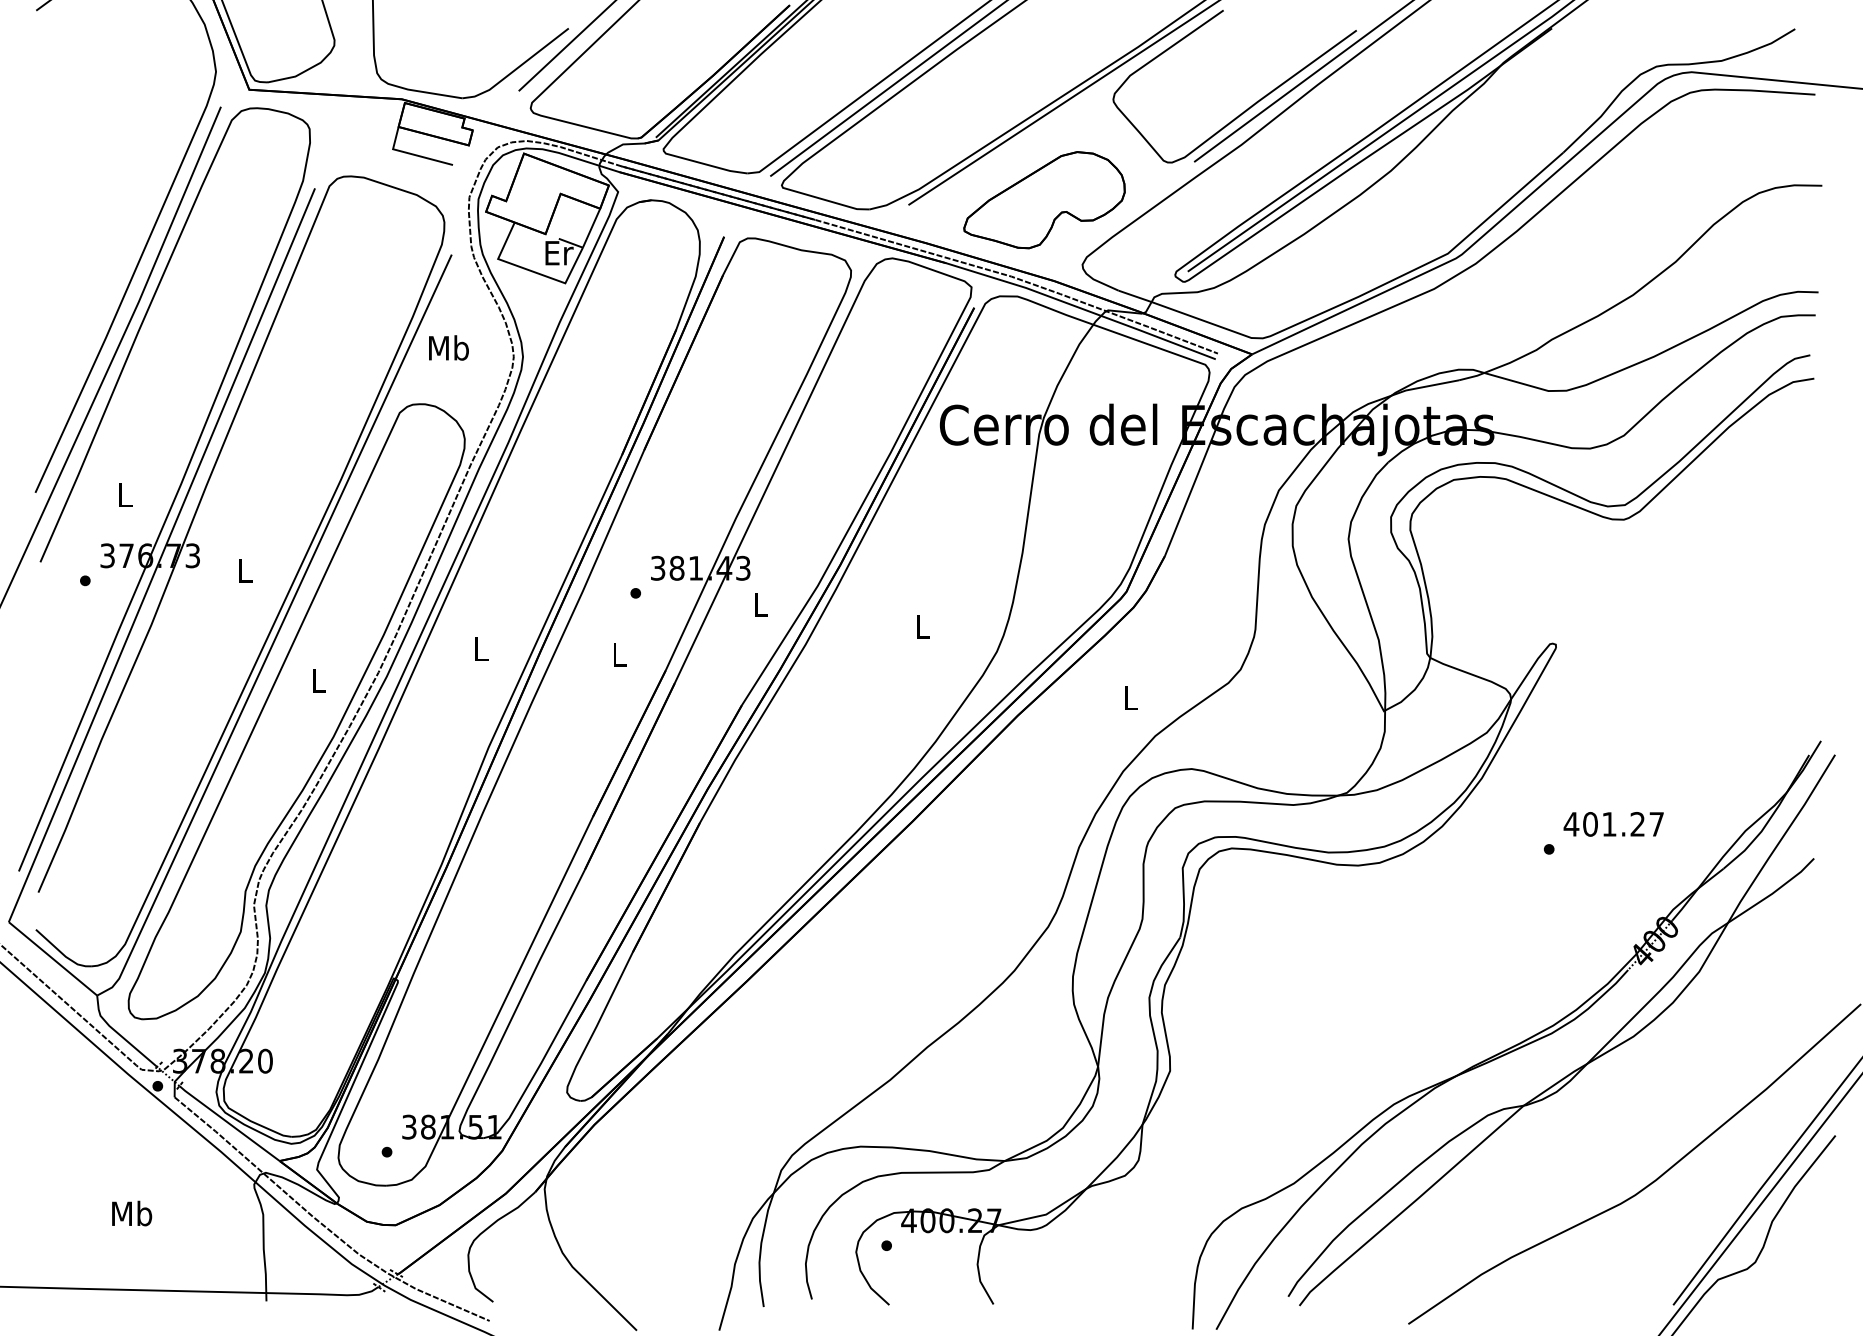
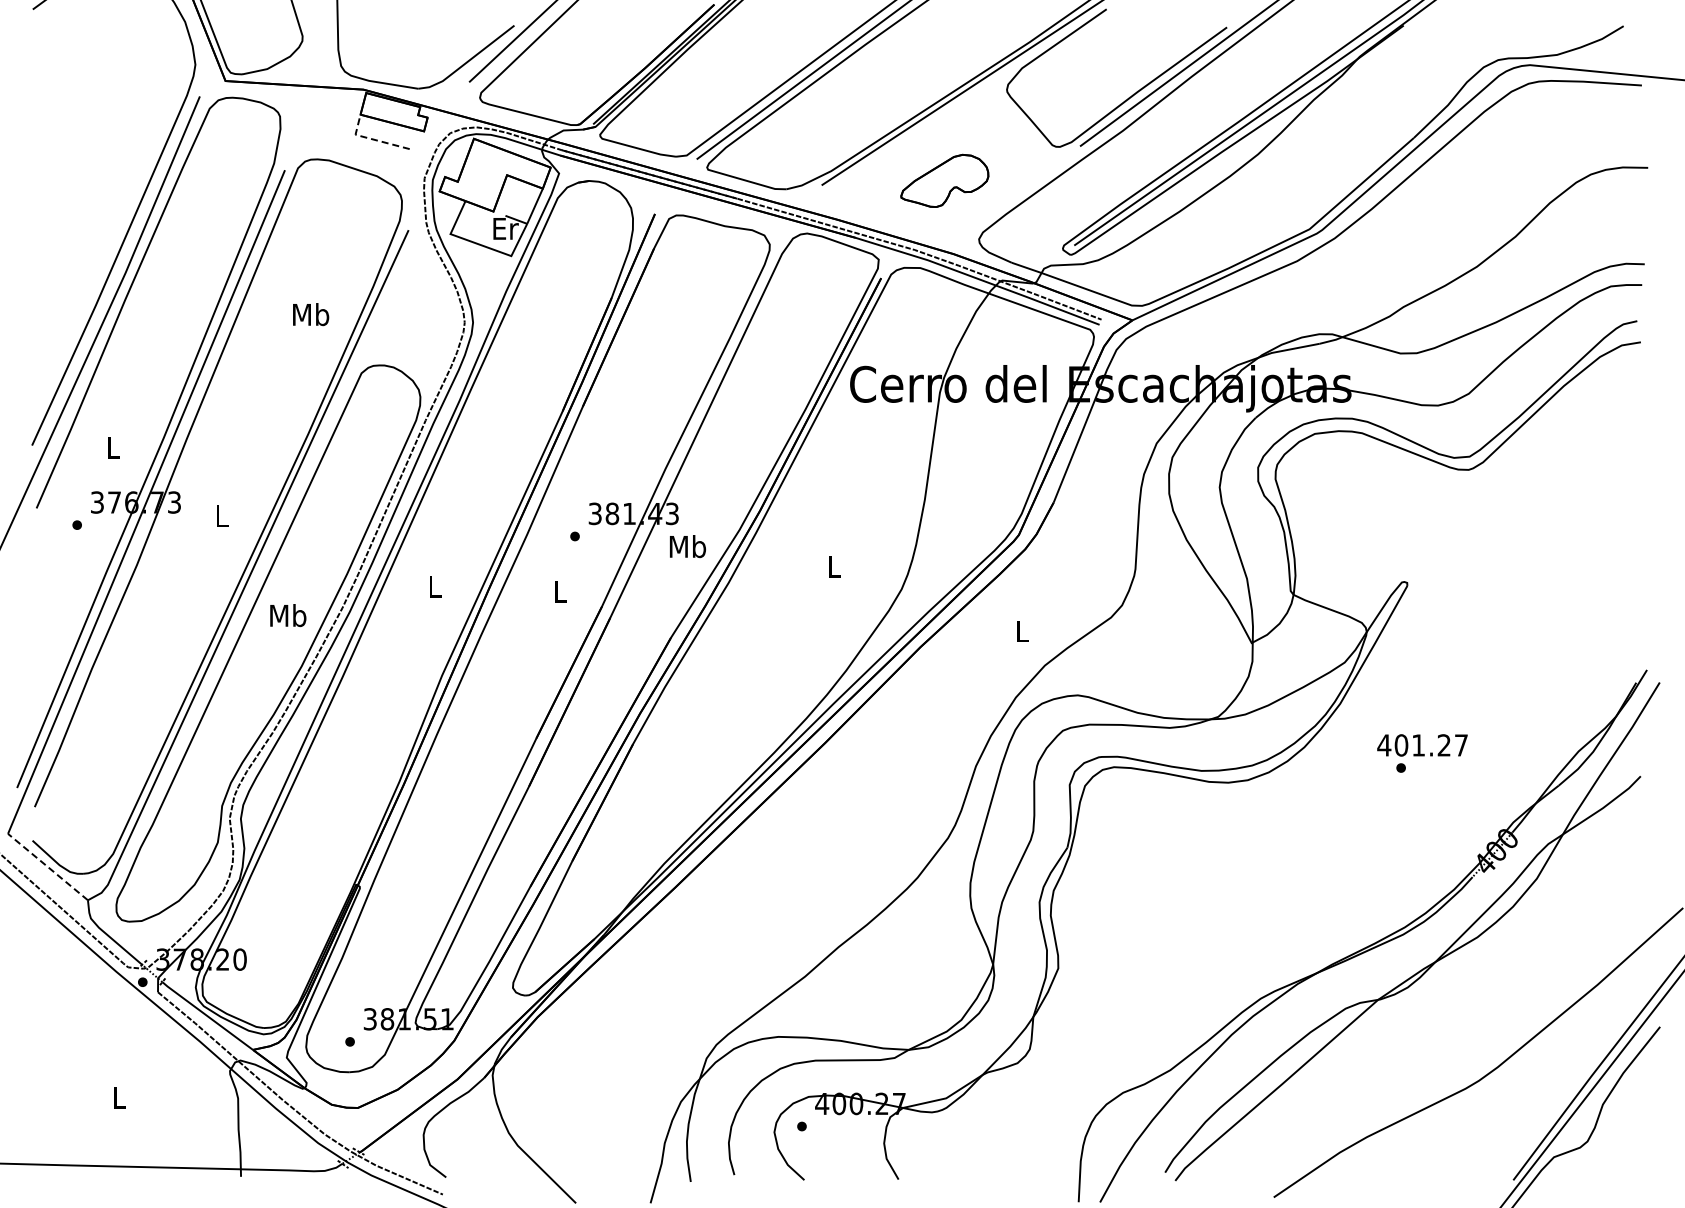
line: (410, 154) -> (371, 139), solid -> dashed
part: (1044, 199) -> (944, 180), size x0.6
text: (449, 347) -> (311, 314), moved
text: (760, 604) -> (687, 546), L -> Mb
text: (318, 680) -> (288, 615), L -> Mb
text: (1613, 824) -> (1422, 745), moved
line: (53, 959) -> (48, 867), solid -> dashed
text: (132, 1212) -> (119, 1096), Mb -> L

